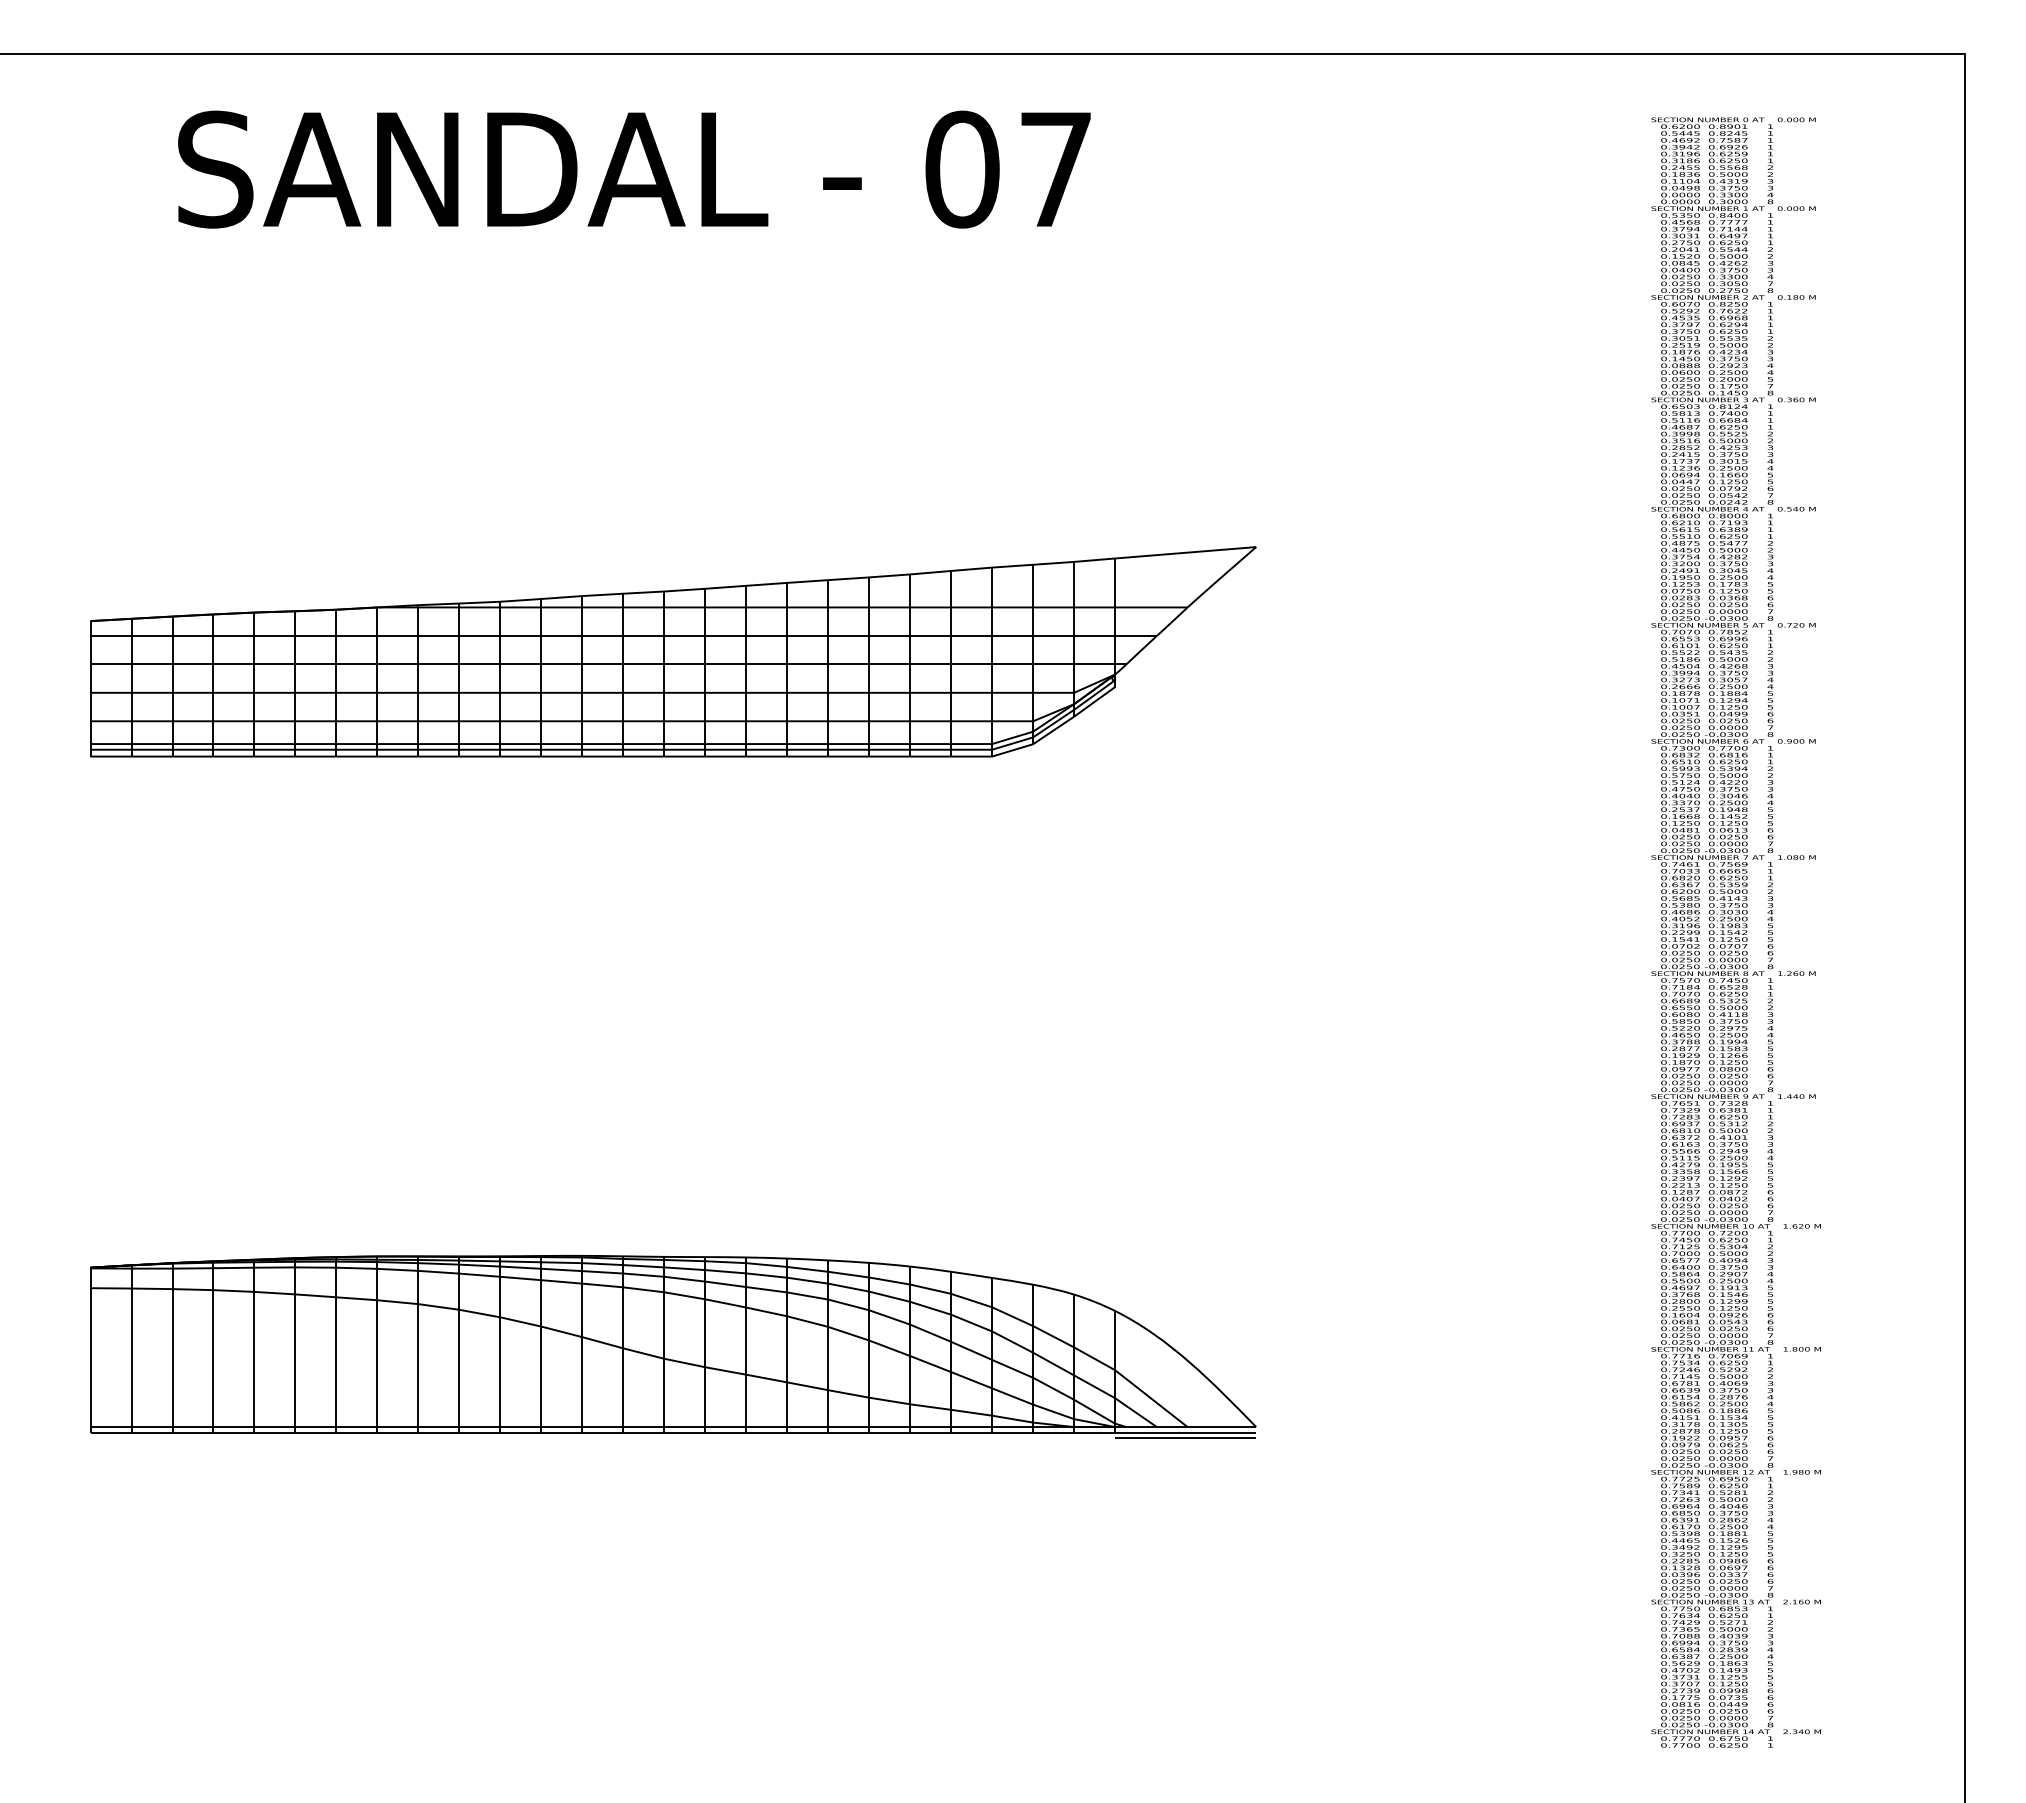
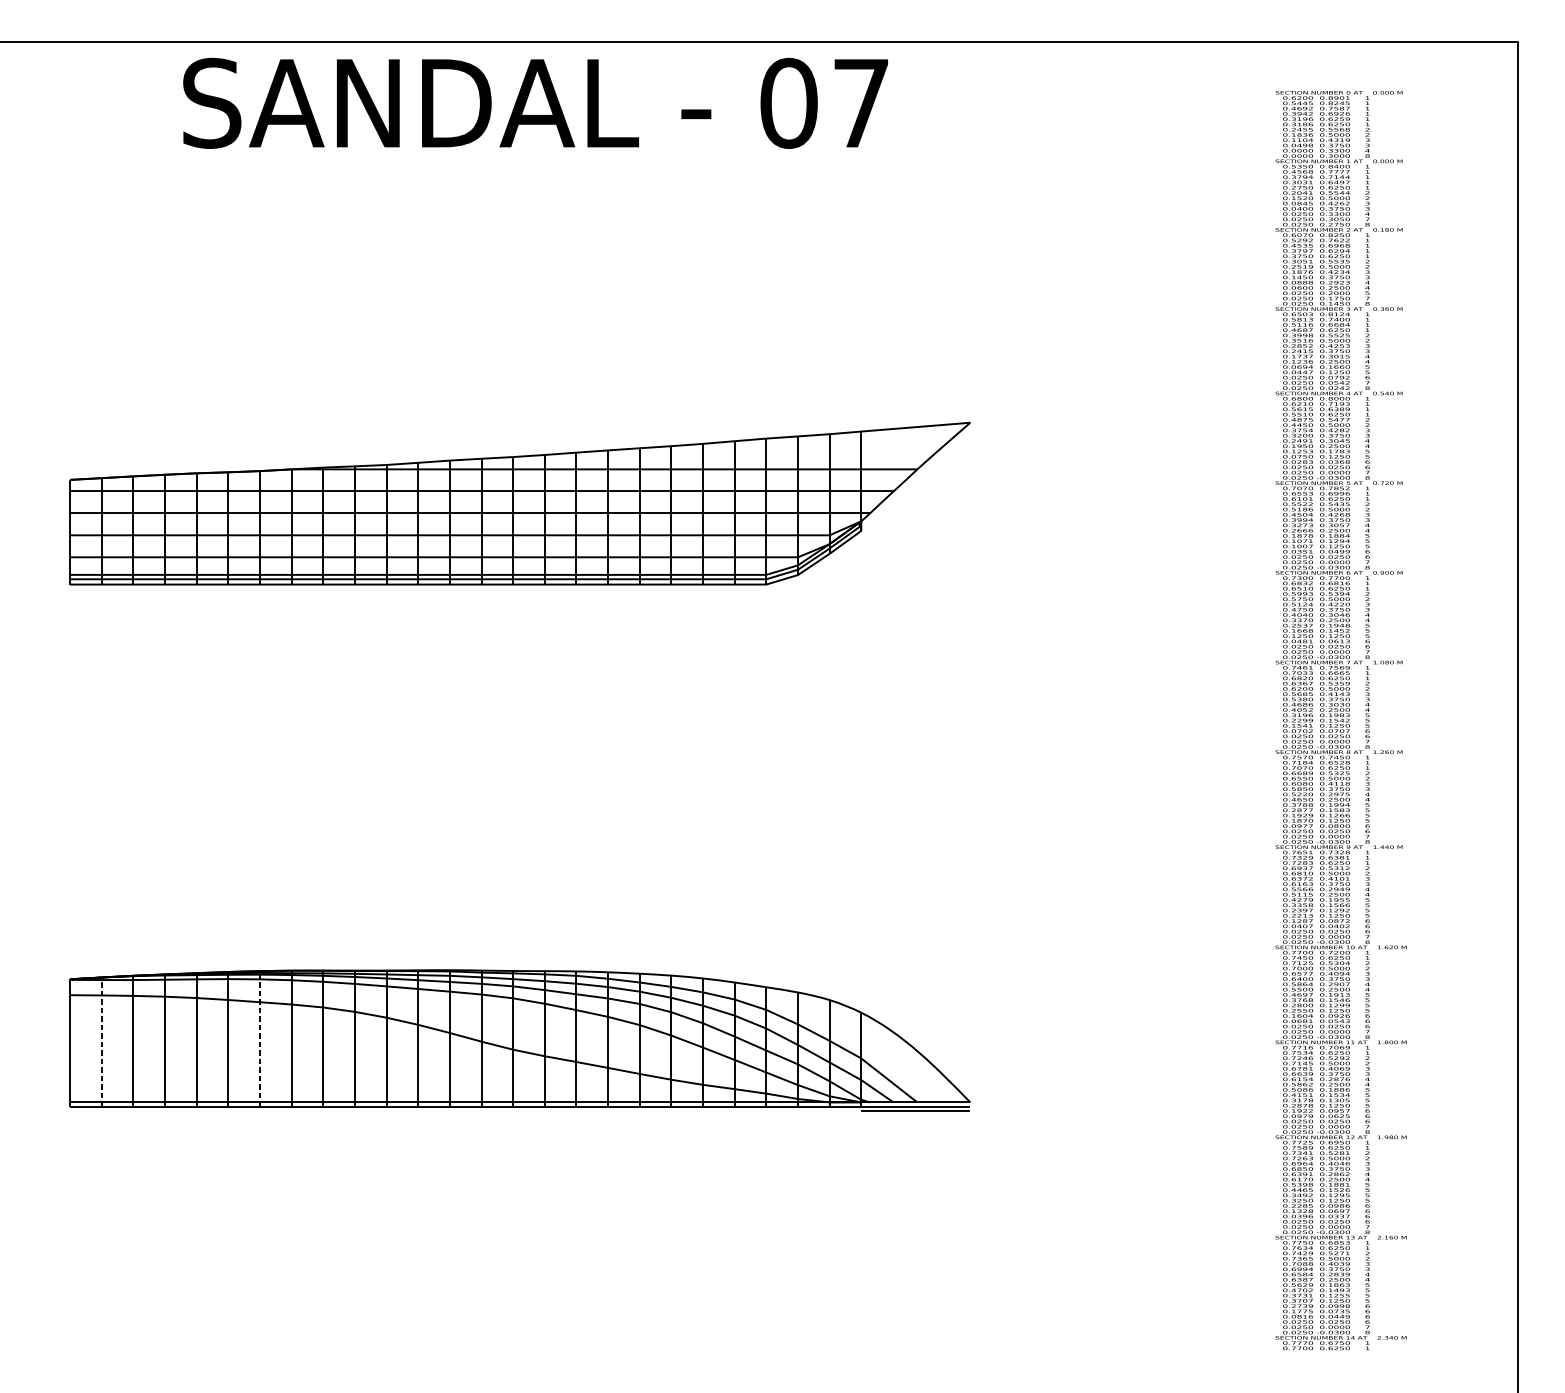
text: (634, 169) -> (535, 103), moved
line: (336, 1344) -> (259, 1038), solid -> dashed
line: (131, 1349) -> (101, 1042), solid -> dashed

